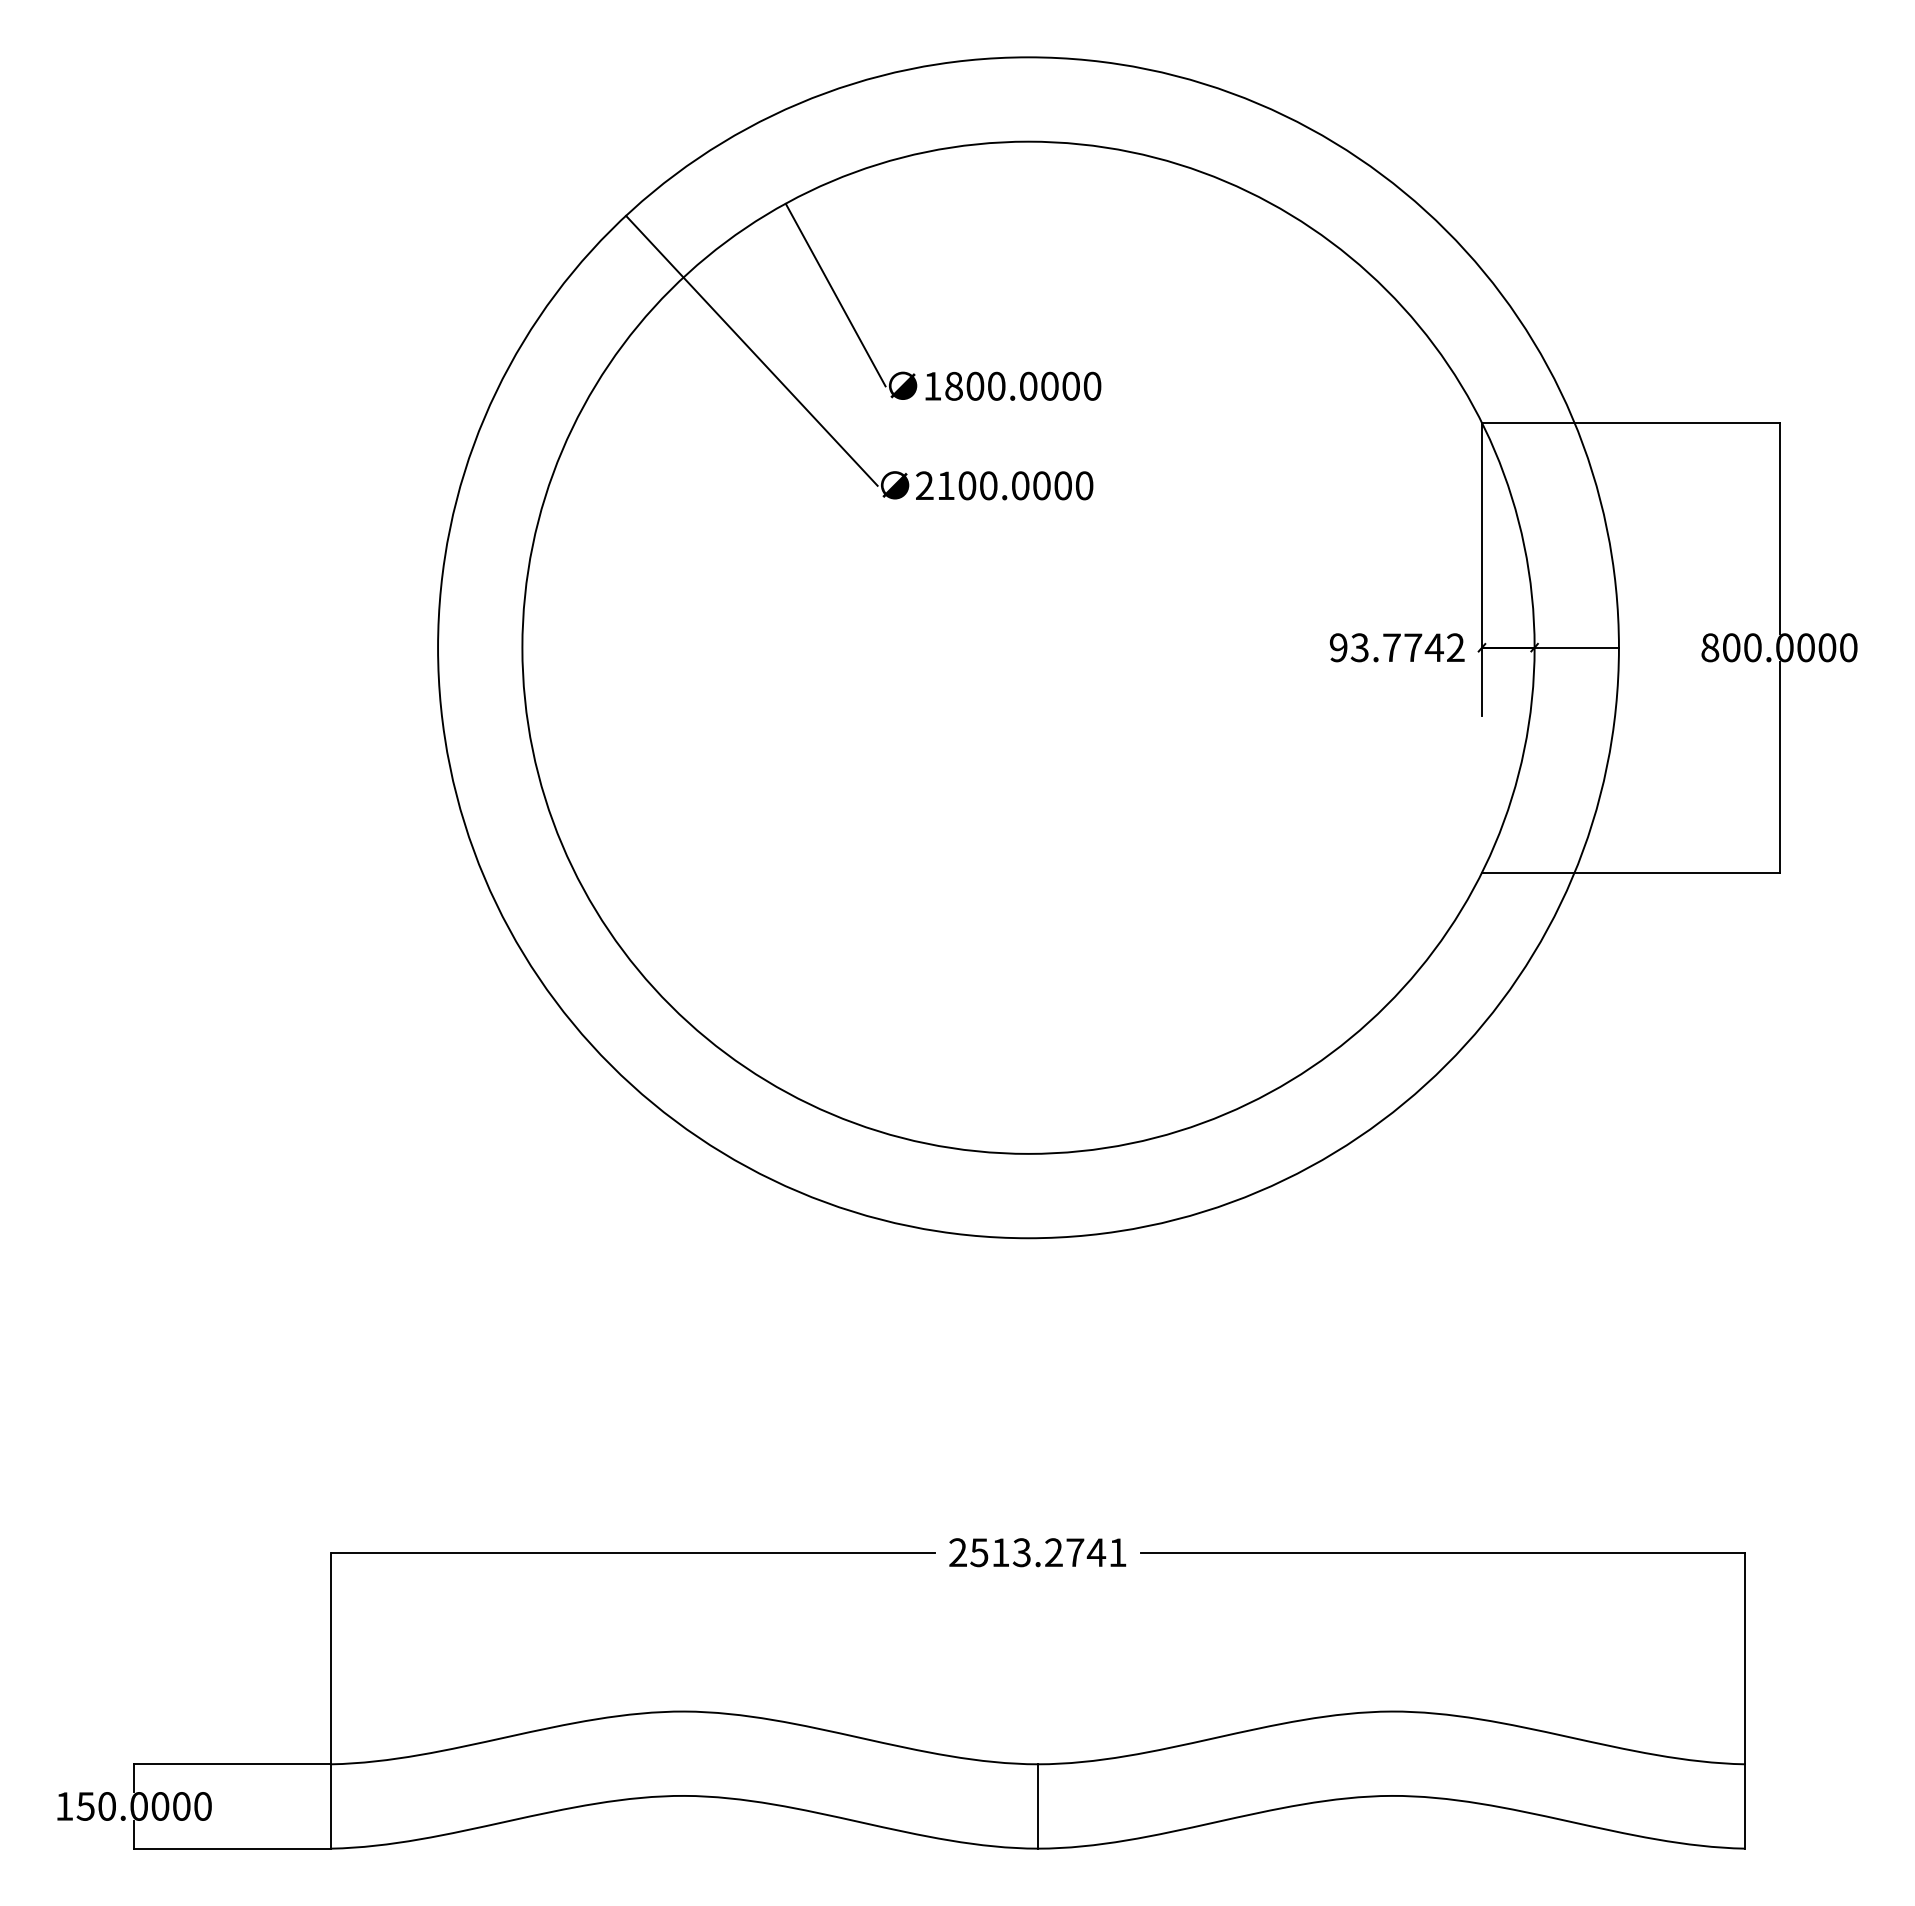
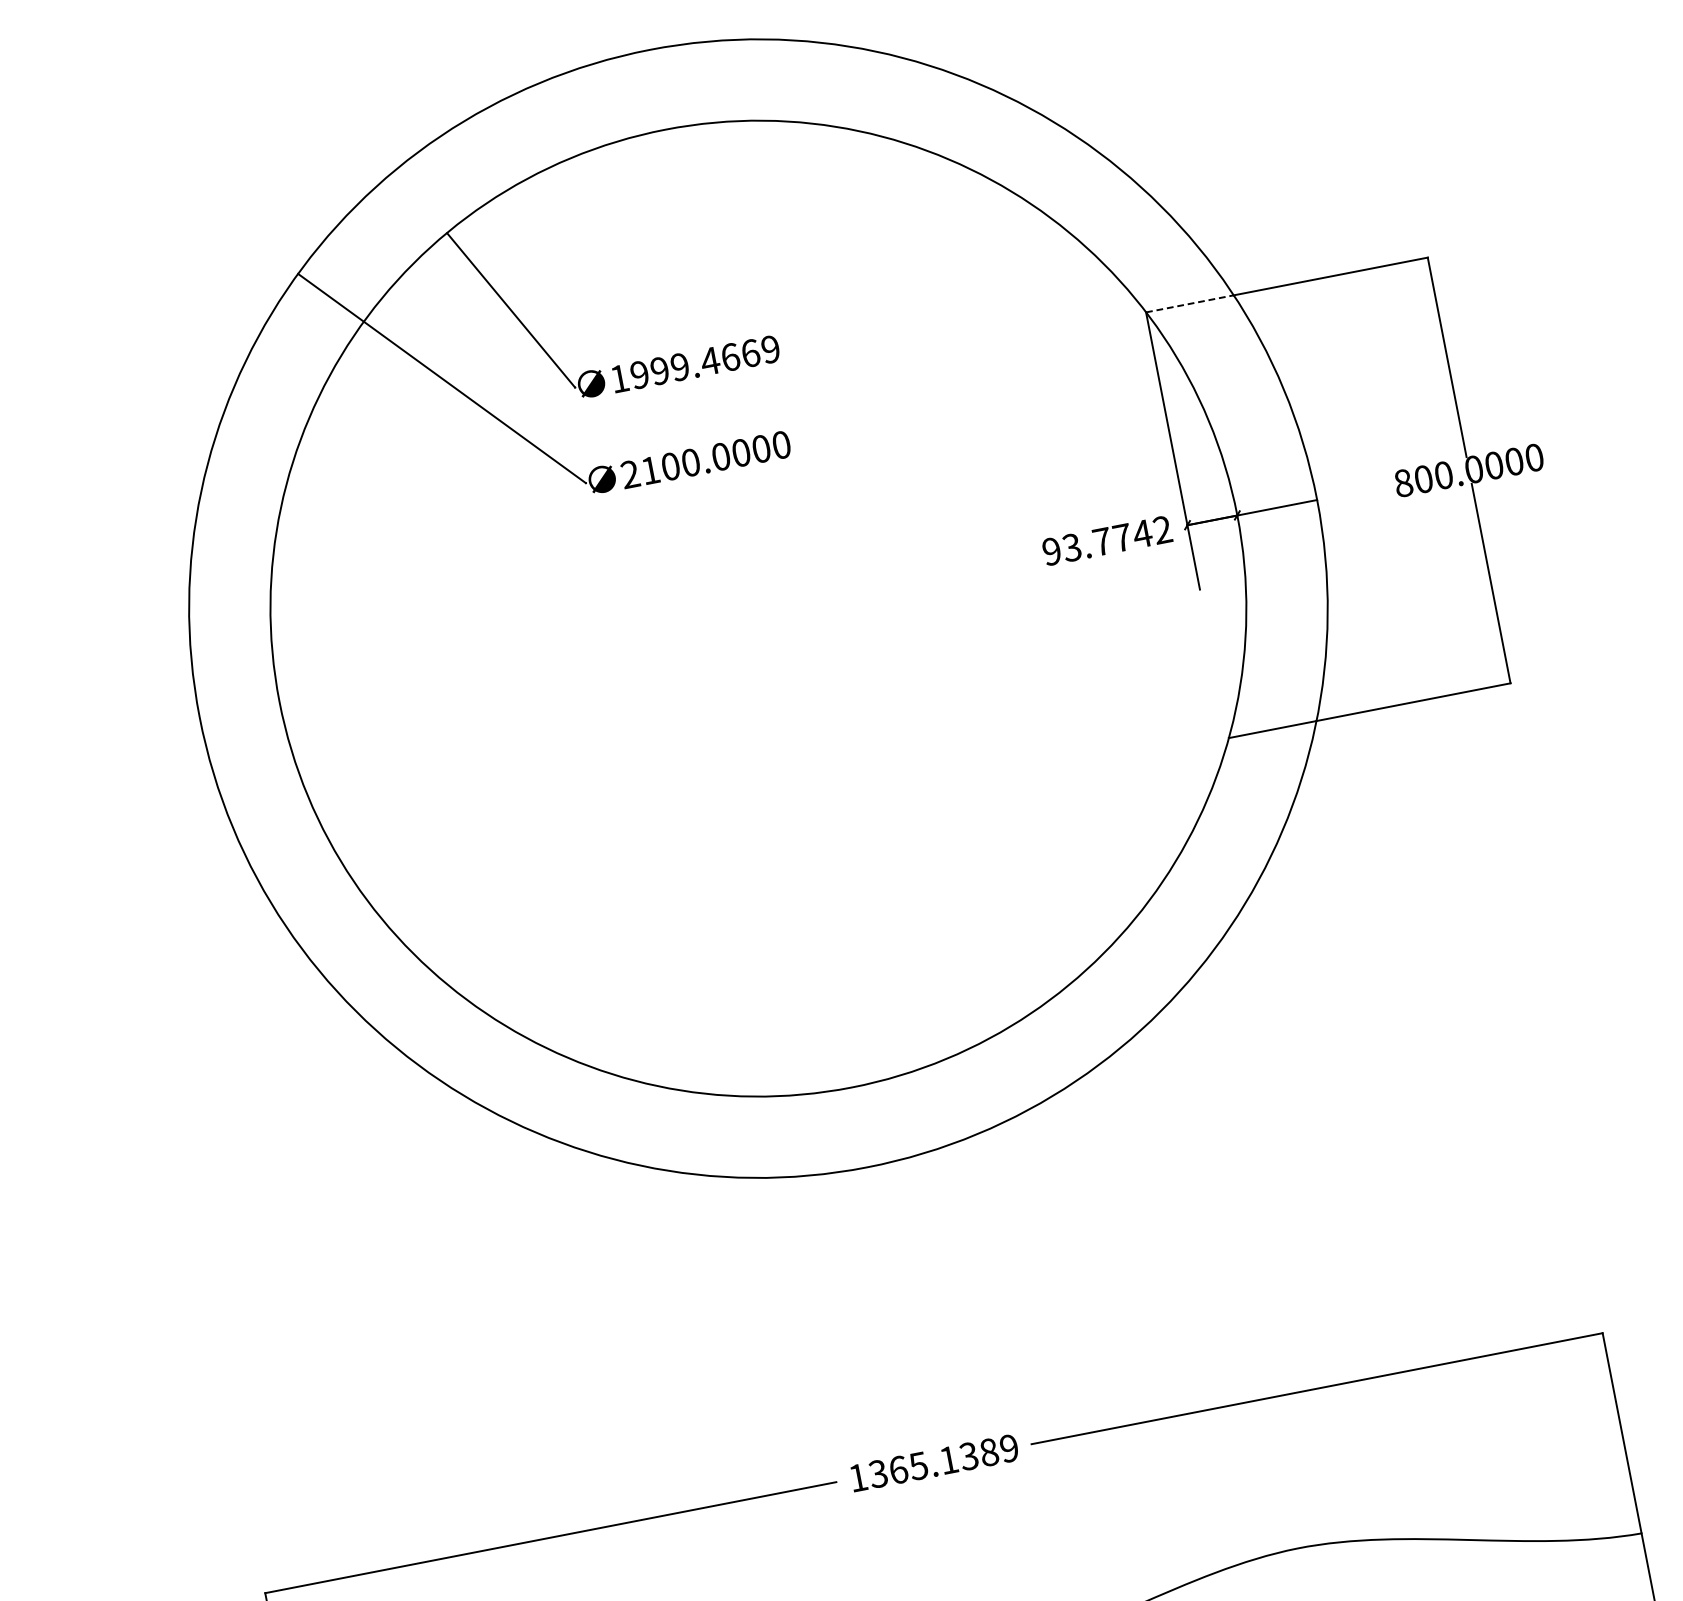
text: (1023, 385) -> (705, 361), 1800.0000 -> 1999.4669
line: (1528, 422) -> (1190, 303), solid -> dashed
text: (1037, 1552) -> (933, 1463), 2513.2741 -> 1365.1389

